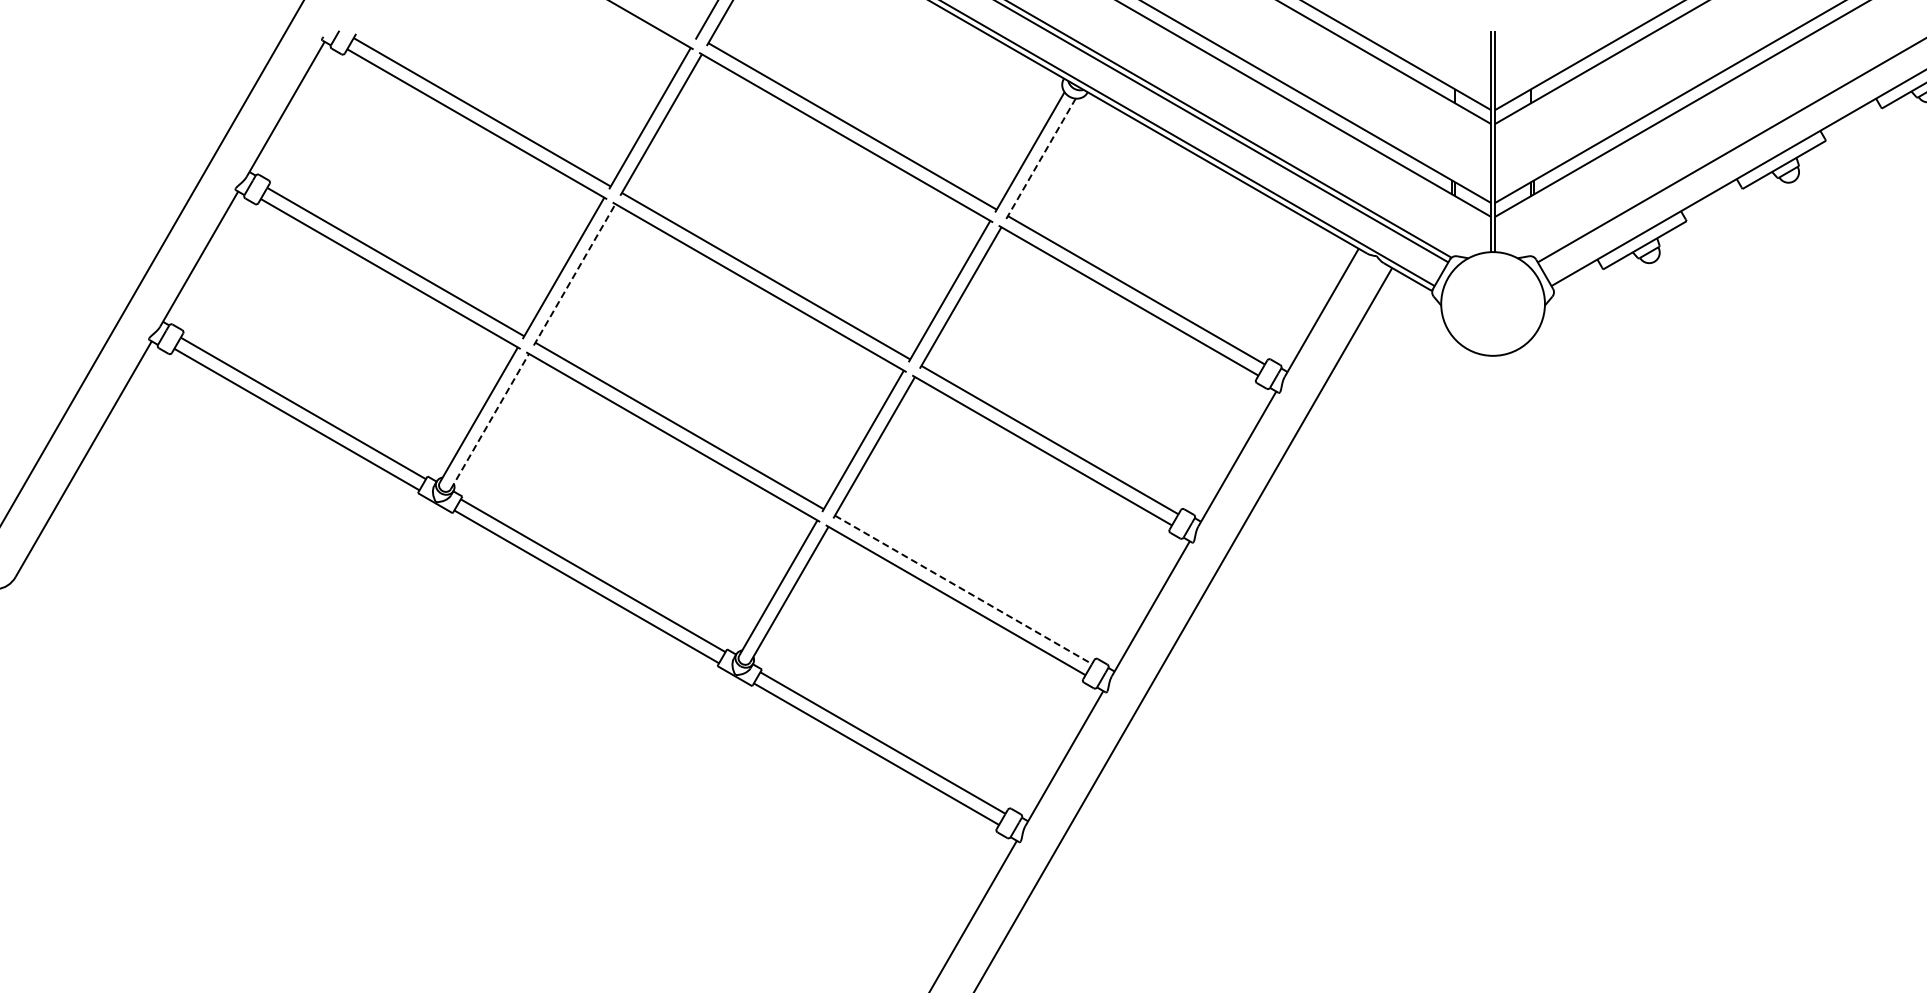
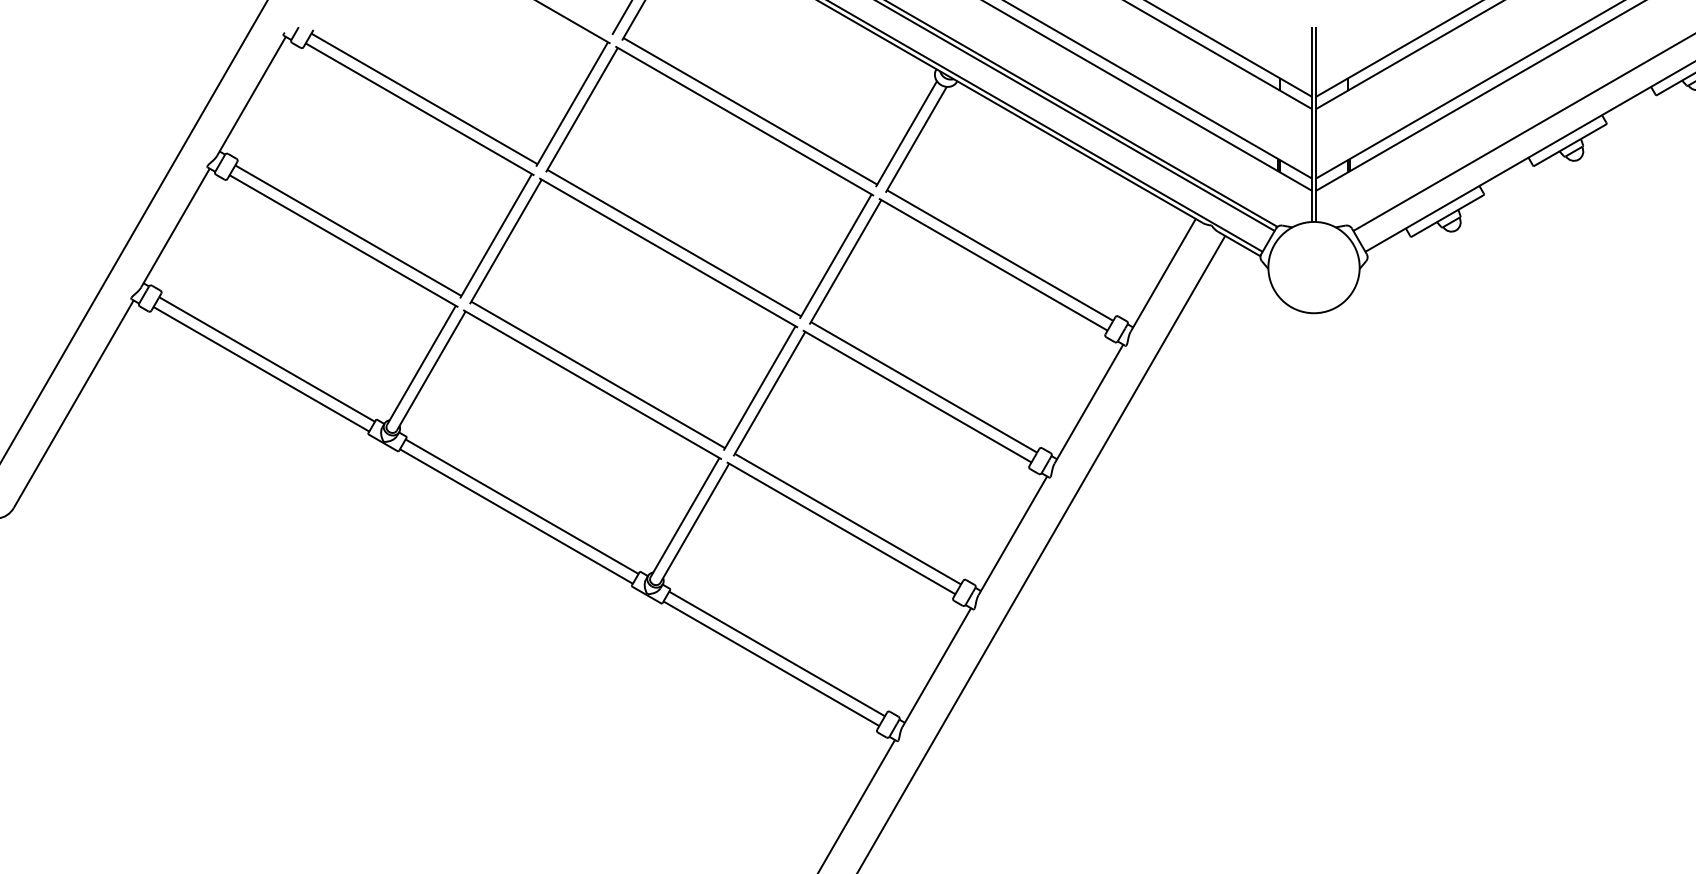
line: (1041, 158) -> (916, 139), dashed -> solid
line: (574, 274) -> (505, 241), dashed -> solid
line: (490, 421) -> (431, 371), dashed -> solid
line: (963, 590) -> (848, 519), dashed -> solid

